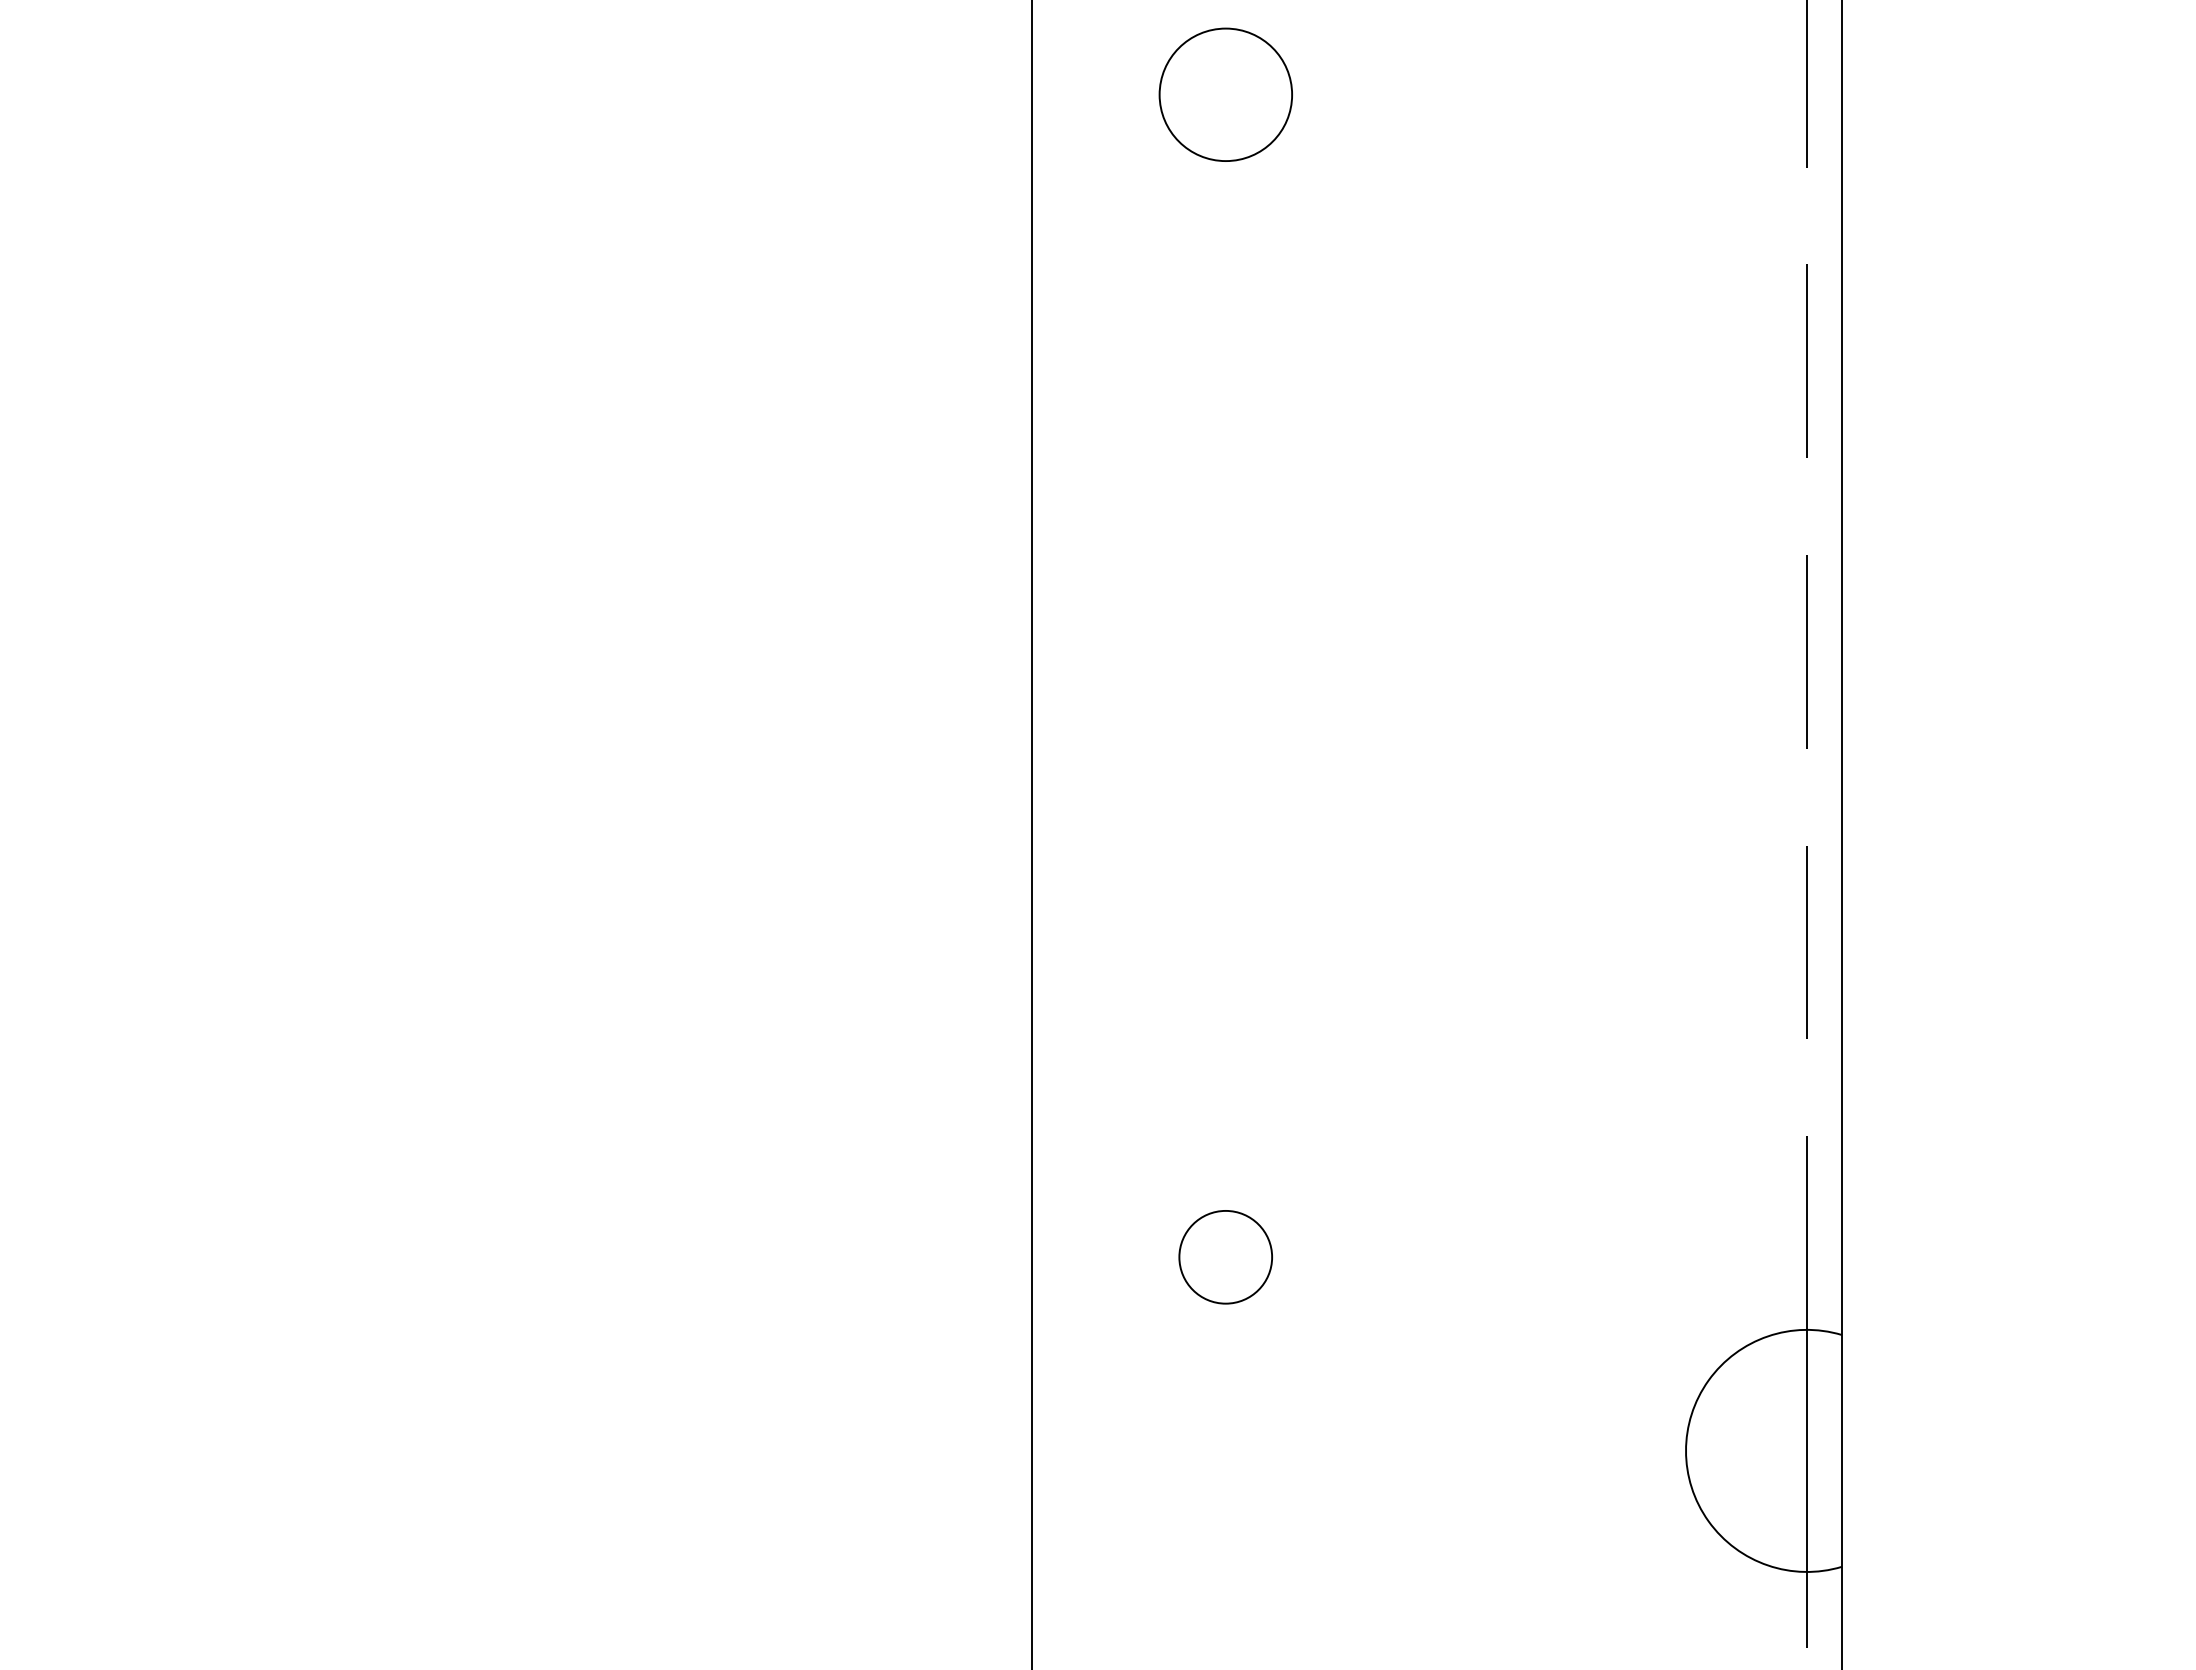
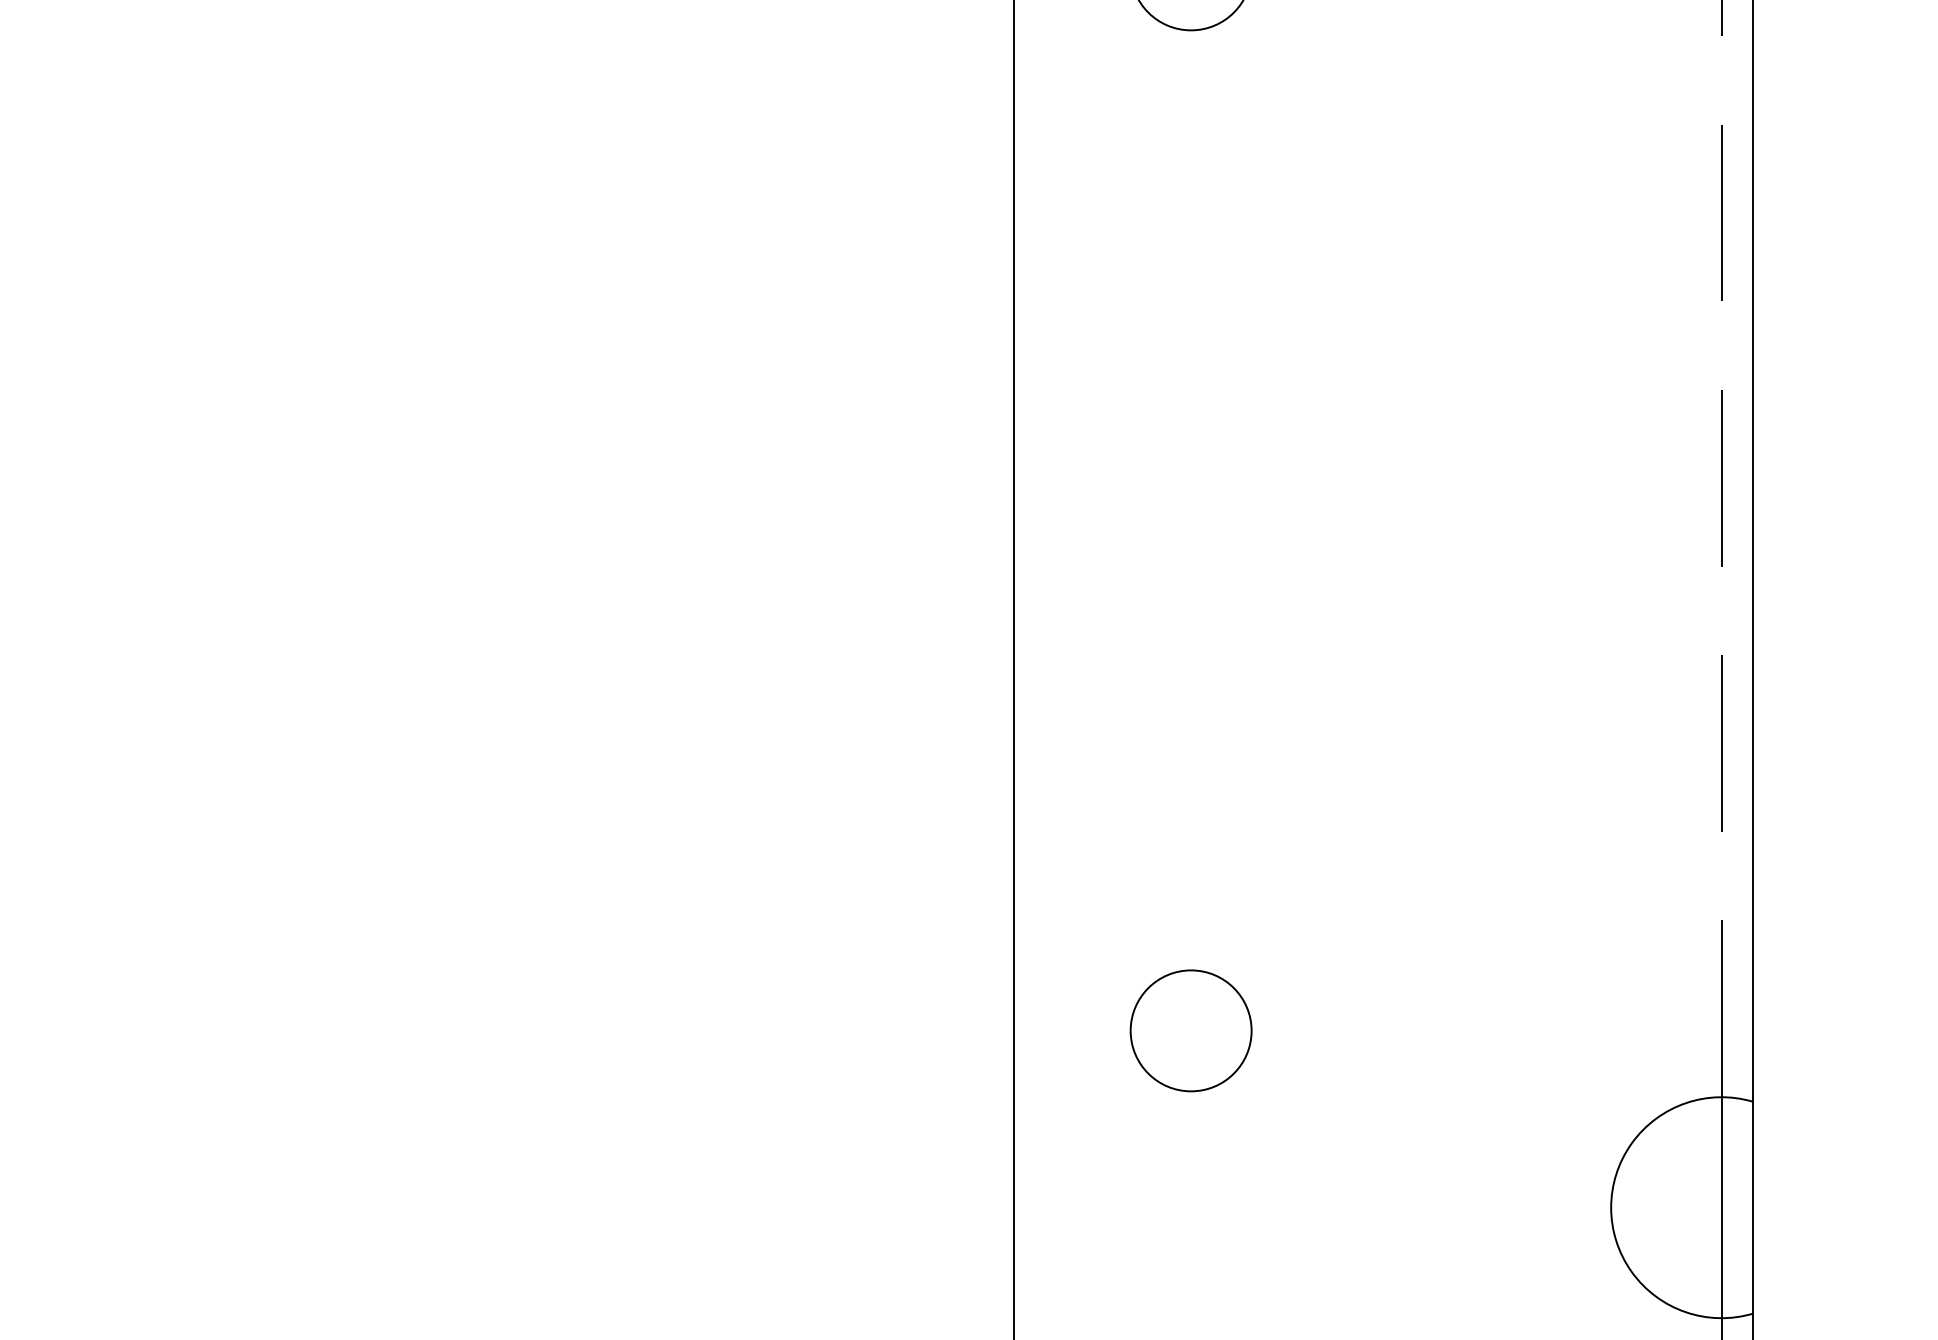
circle: (1225, 1257) -> (1190, 1031), size x1.43

